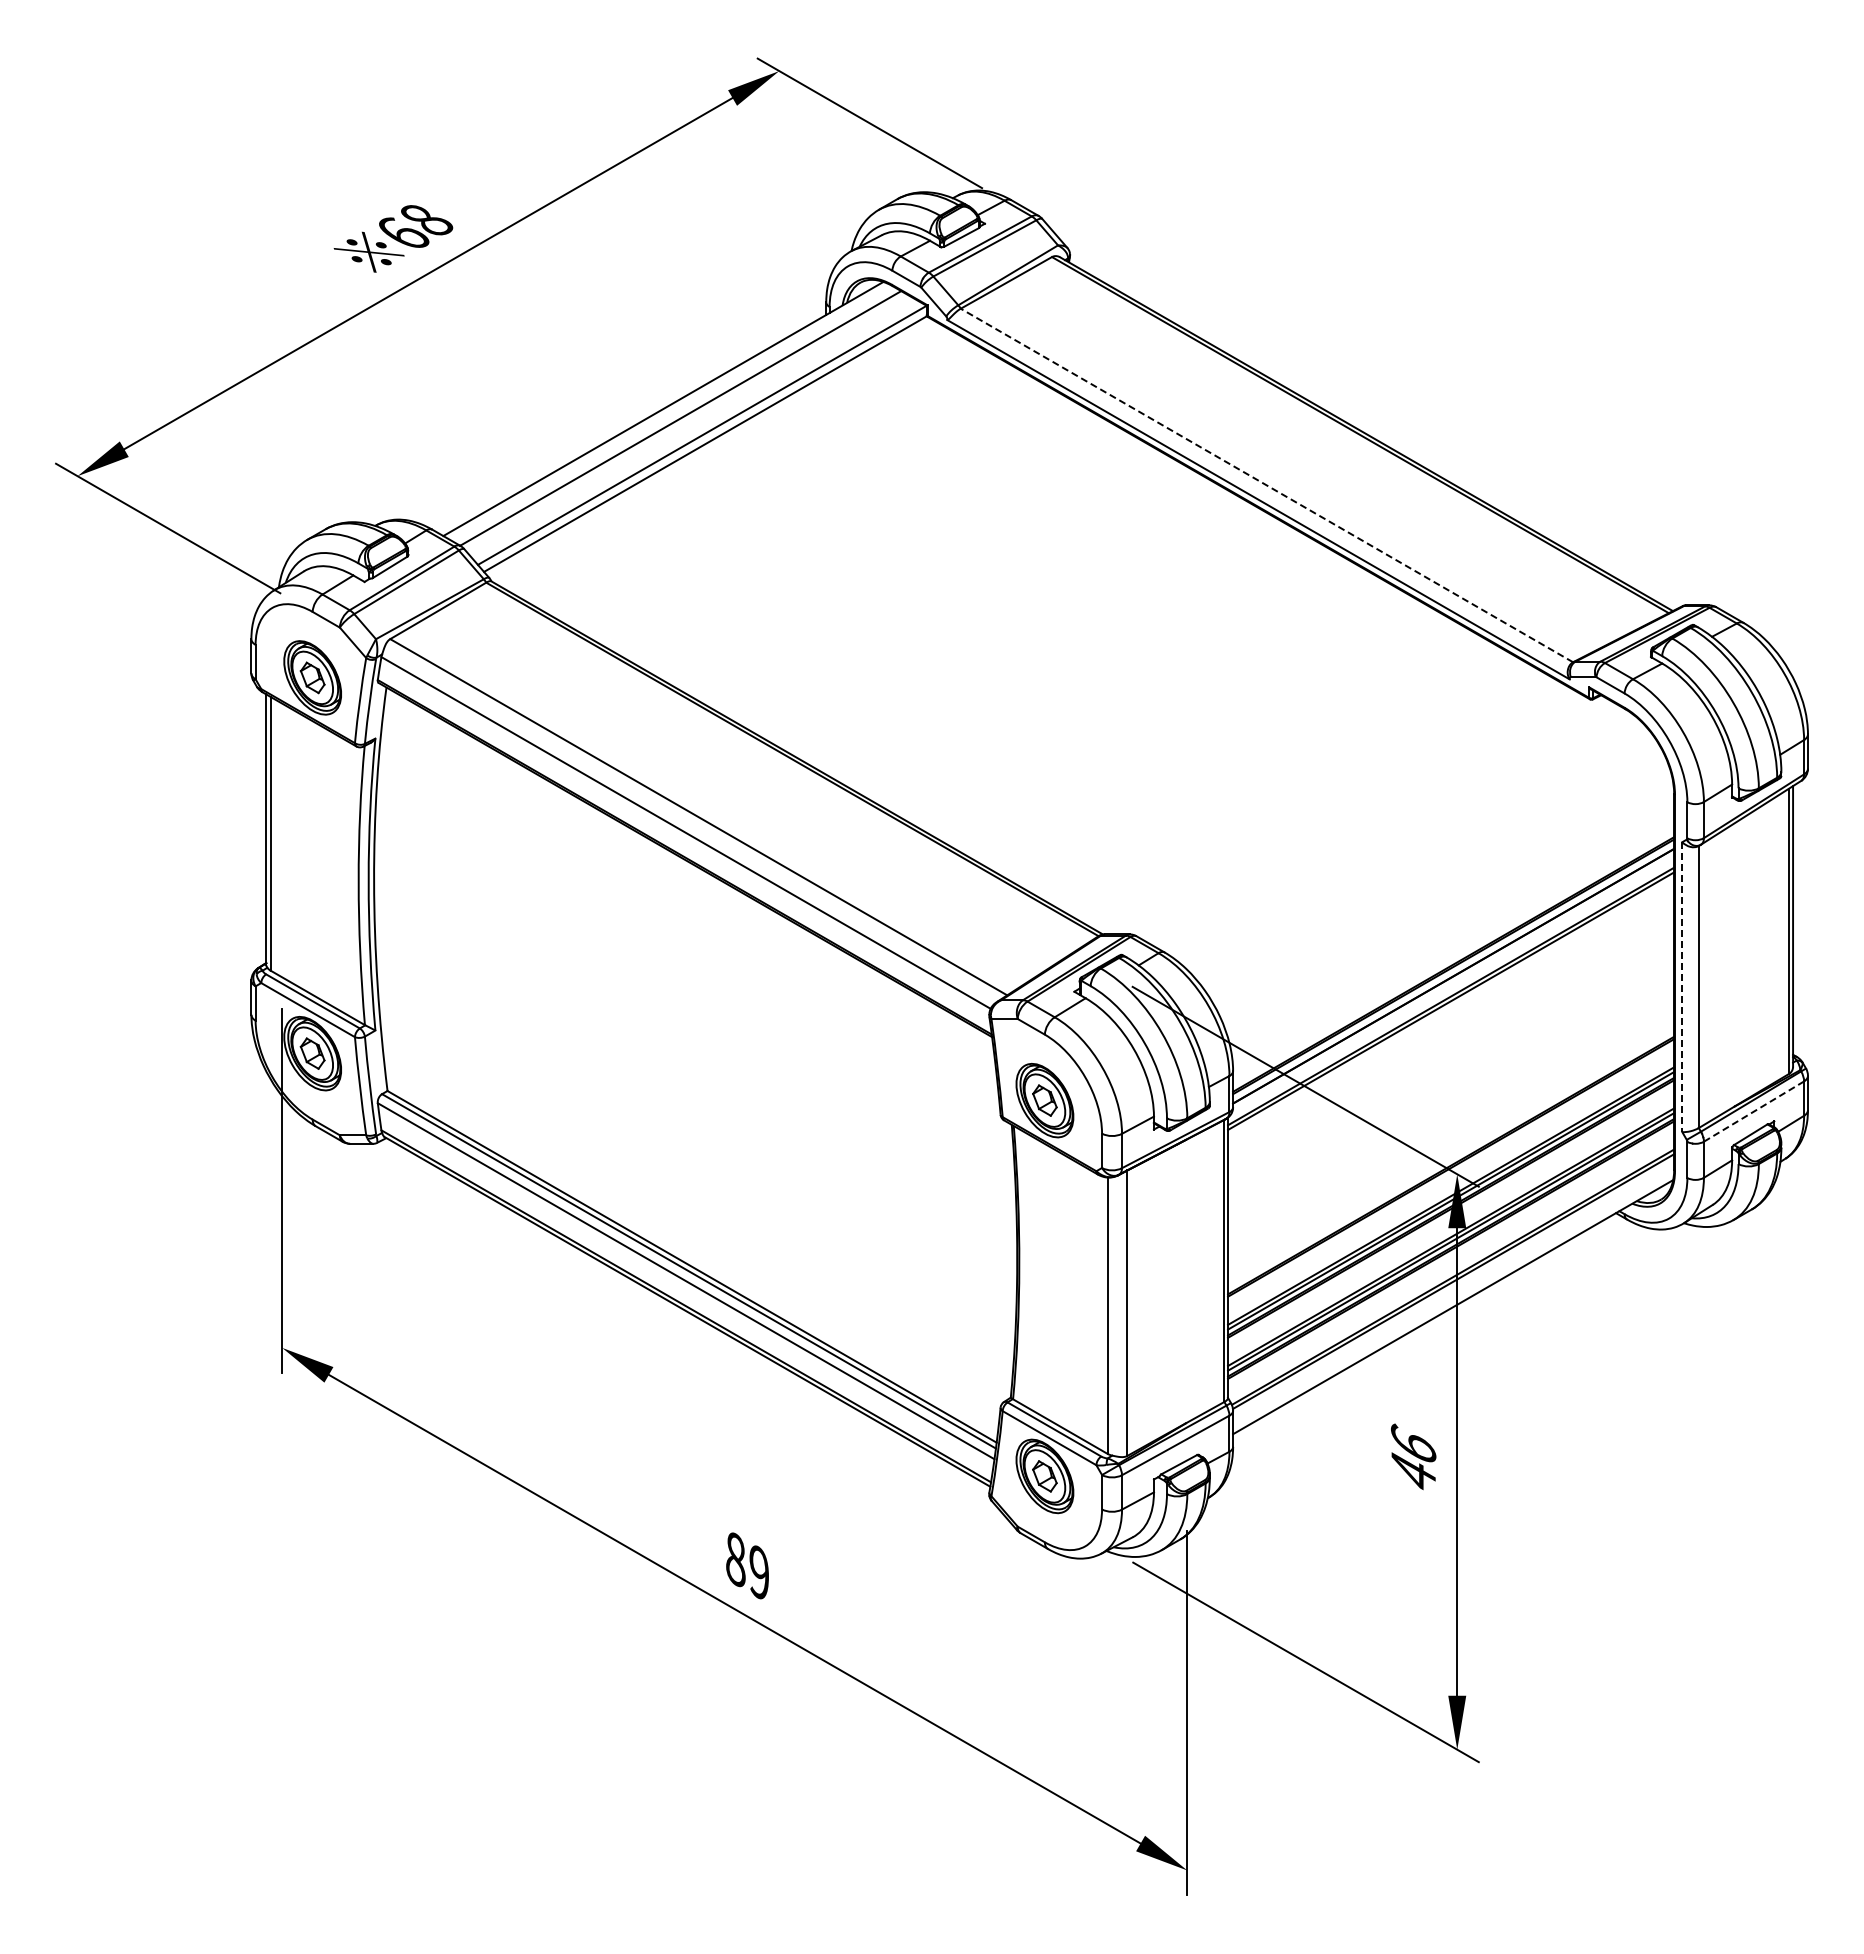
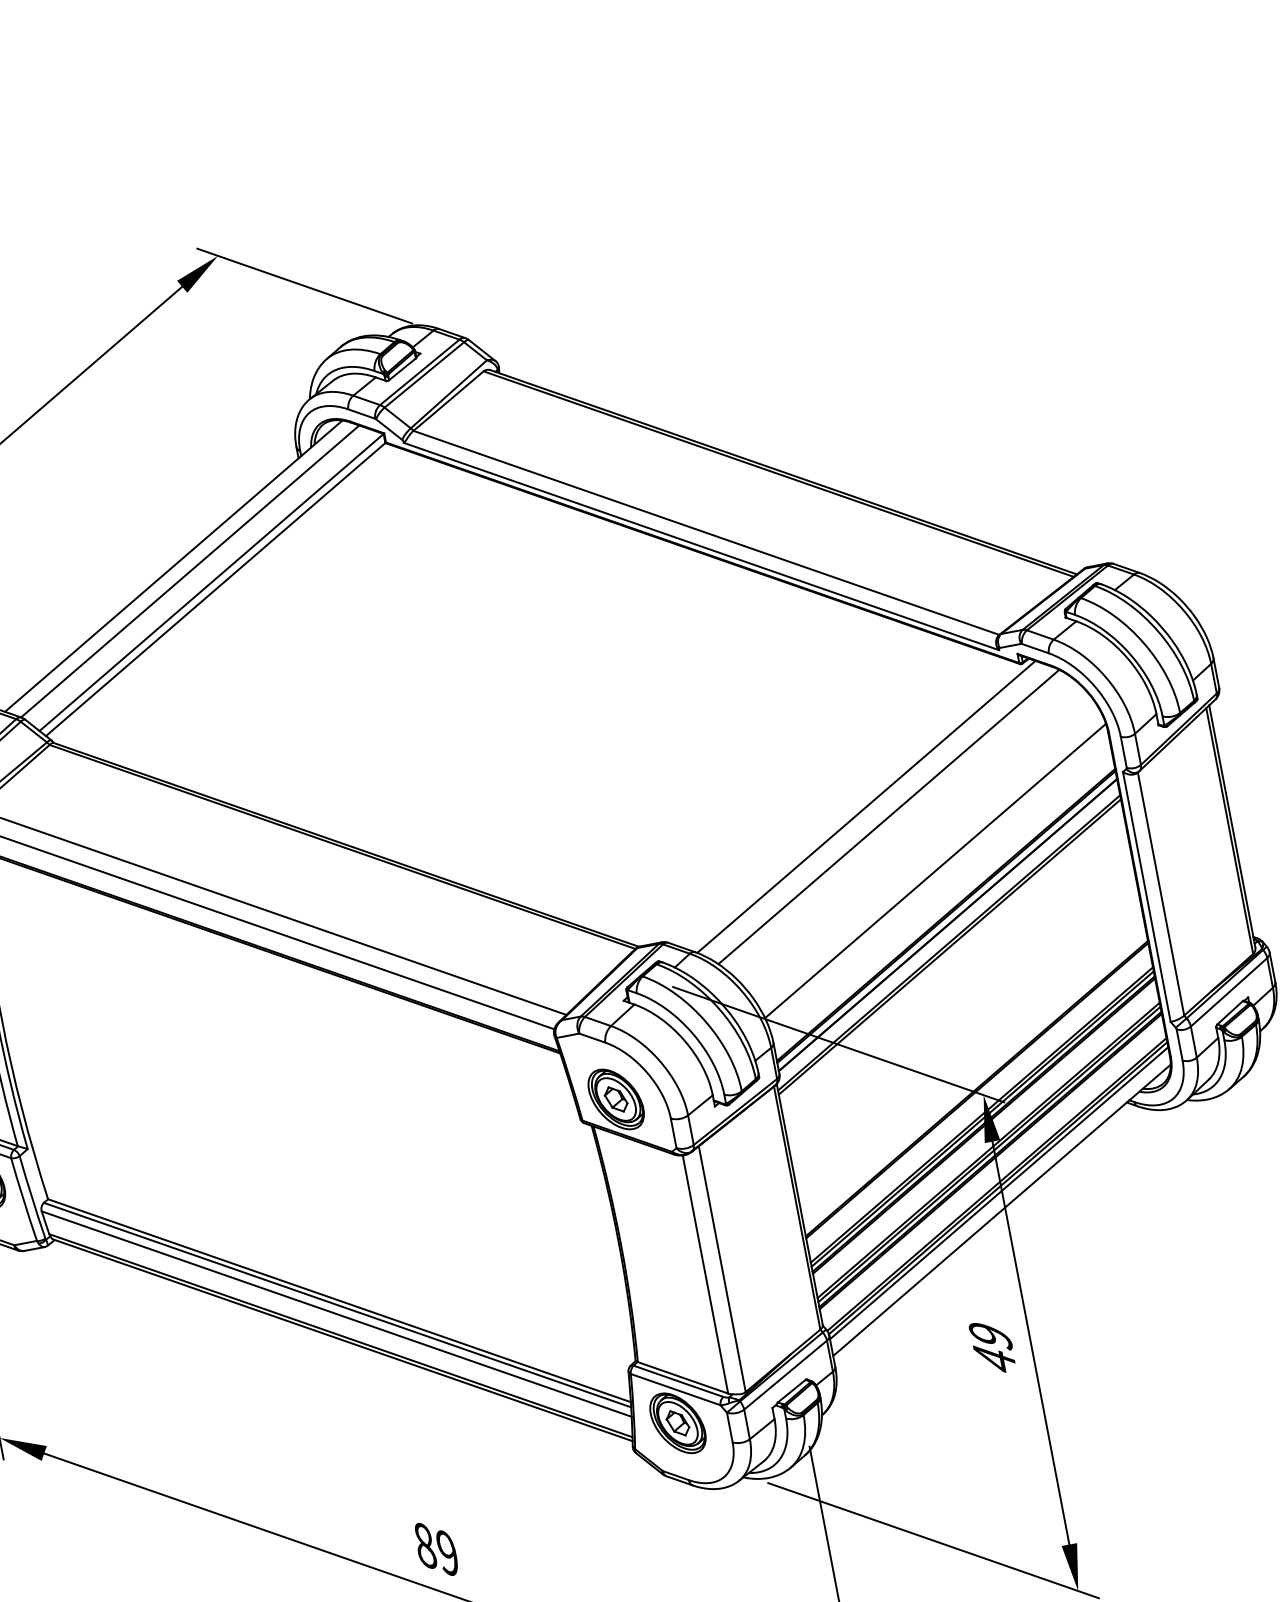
line: (1266, 485) -> (706, 532), dashed -> solid
line: (1387, 826) -> (866, 806), added
line: (1410, 842) -> (888, 816), added
line: (1450, 912) -> (934, 870), added
line: (1682, 987) -> (1147, 897), dashed -> solid
line: (1754, 1111) -> (1229, 992), dashed -> solid
line: (1453, 1287) -> (999, 1193), added
text: (1413, 1444) -> (990, 1335), 46 -> 49

